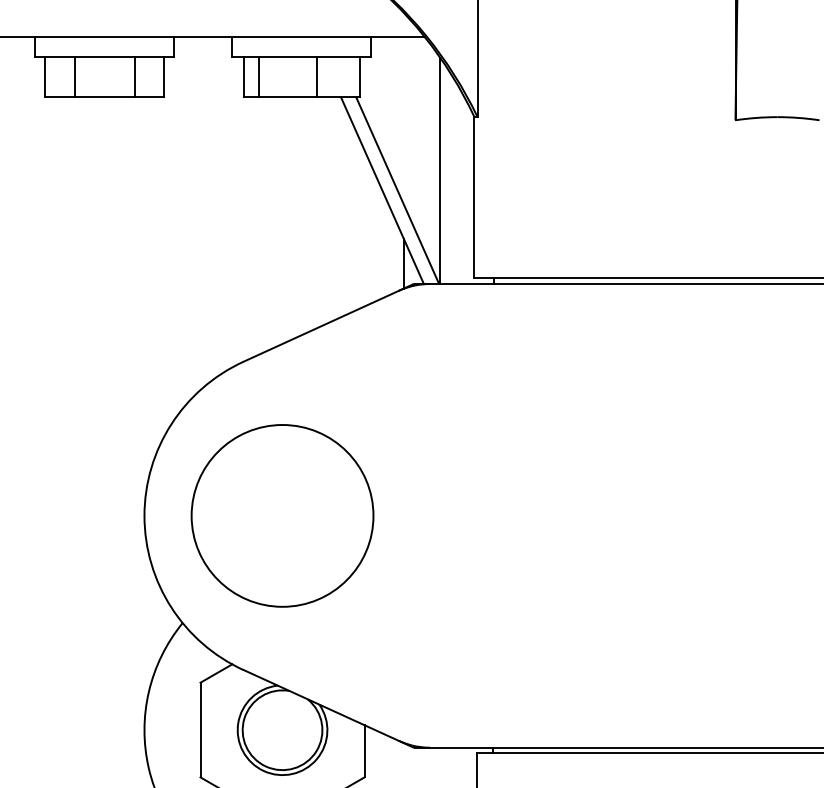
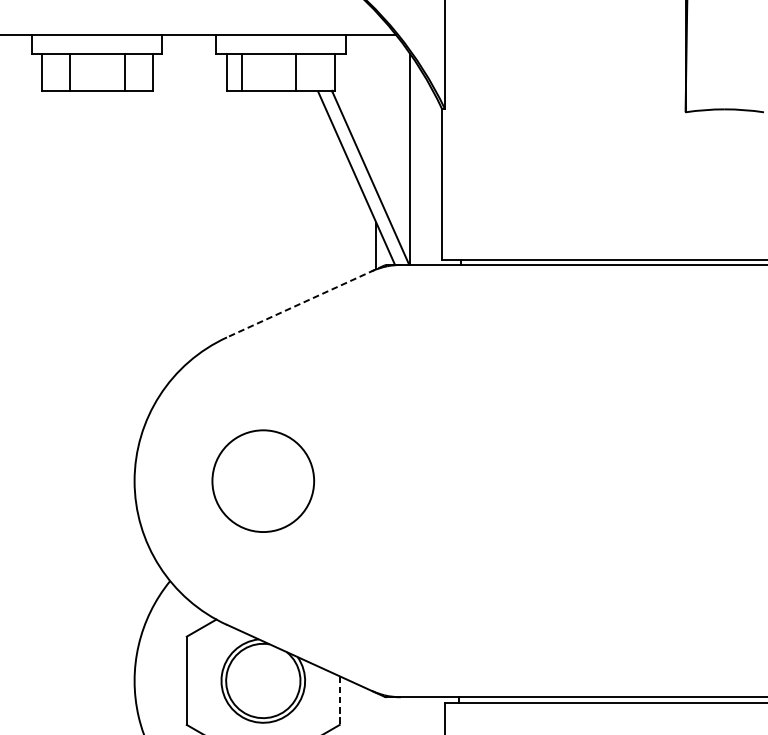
line: (327, 323) -> (305, 301), solid -> dashed
circle: (282, 515) -> (263, 480), size x0.6
line: (364, 751) -> (339, 700), solid -> dashed

